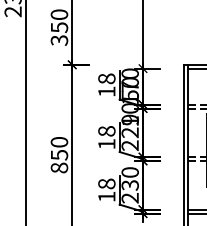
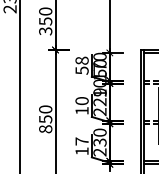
text: (106, 91) -> (81, 70), 18 -> 58
text: (106, 131) -> (81, 101), 18 -> 10
text: (106, 183) -> (81, 141), 18 -> 17

